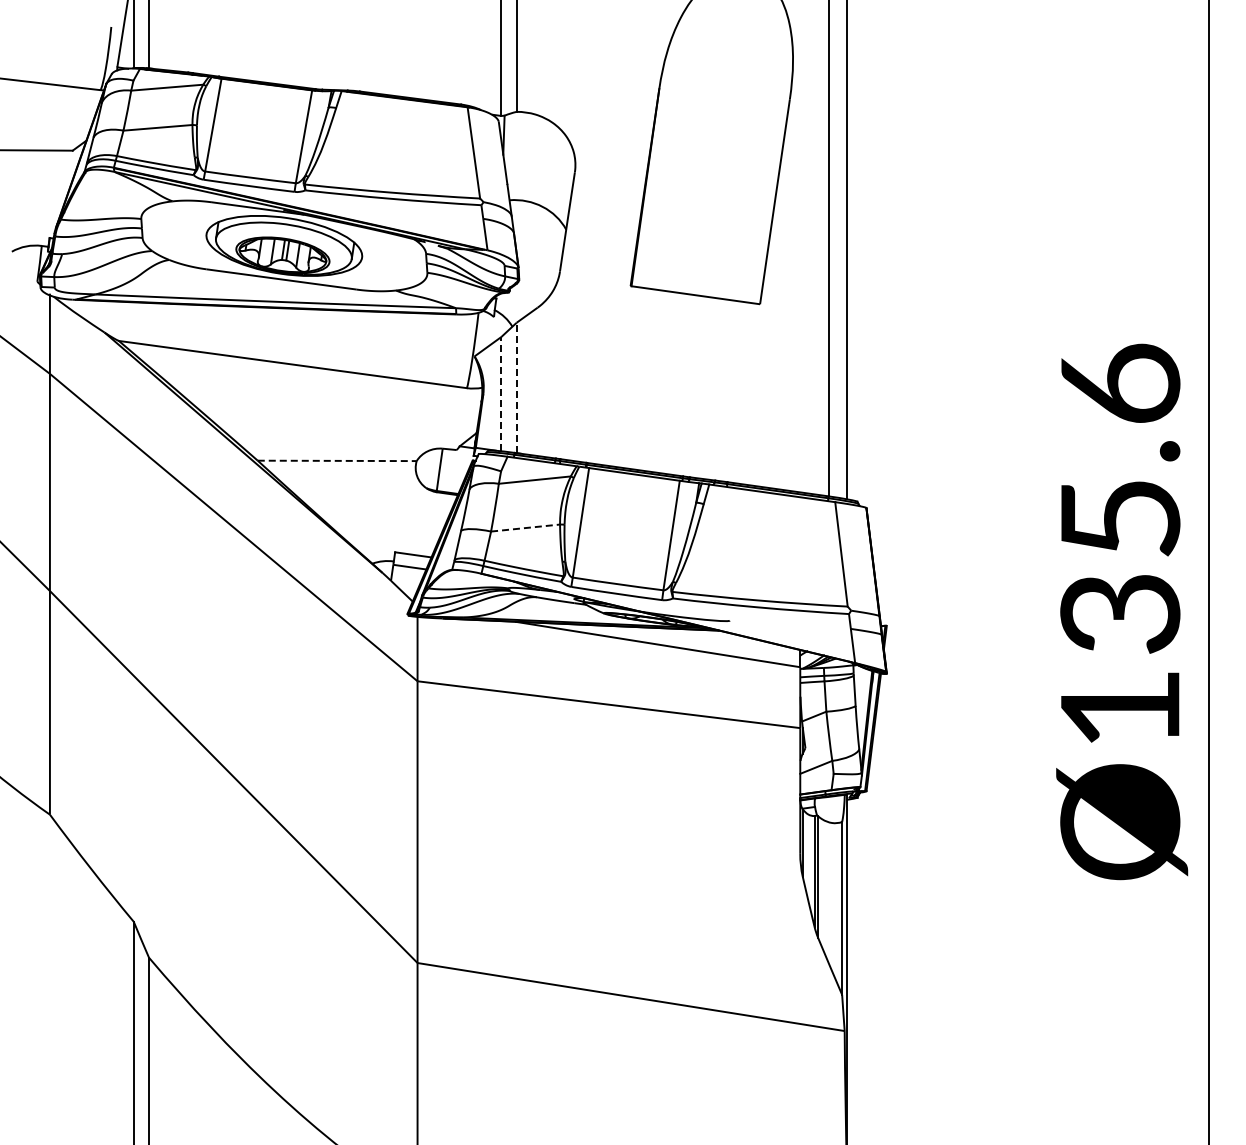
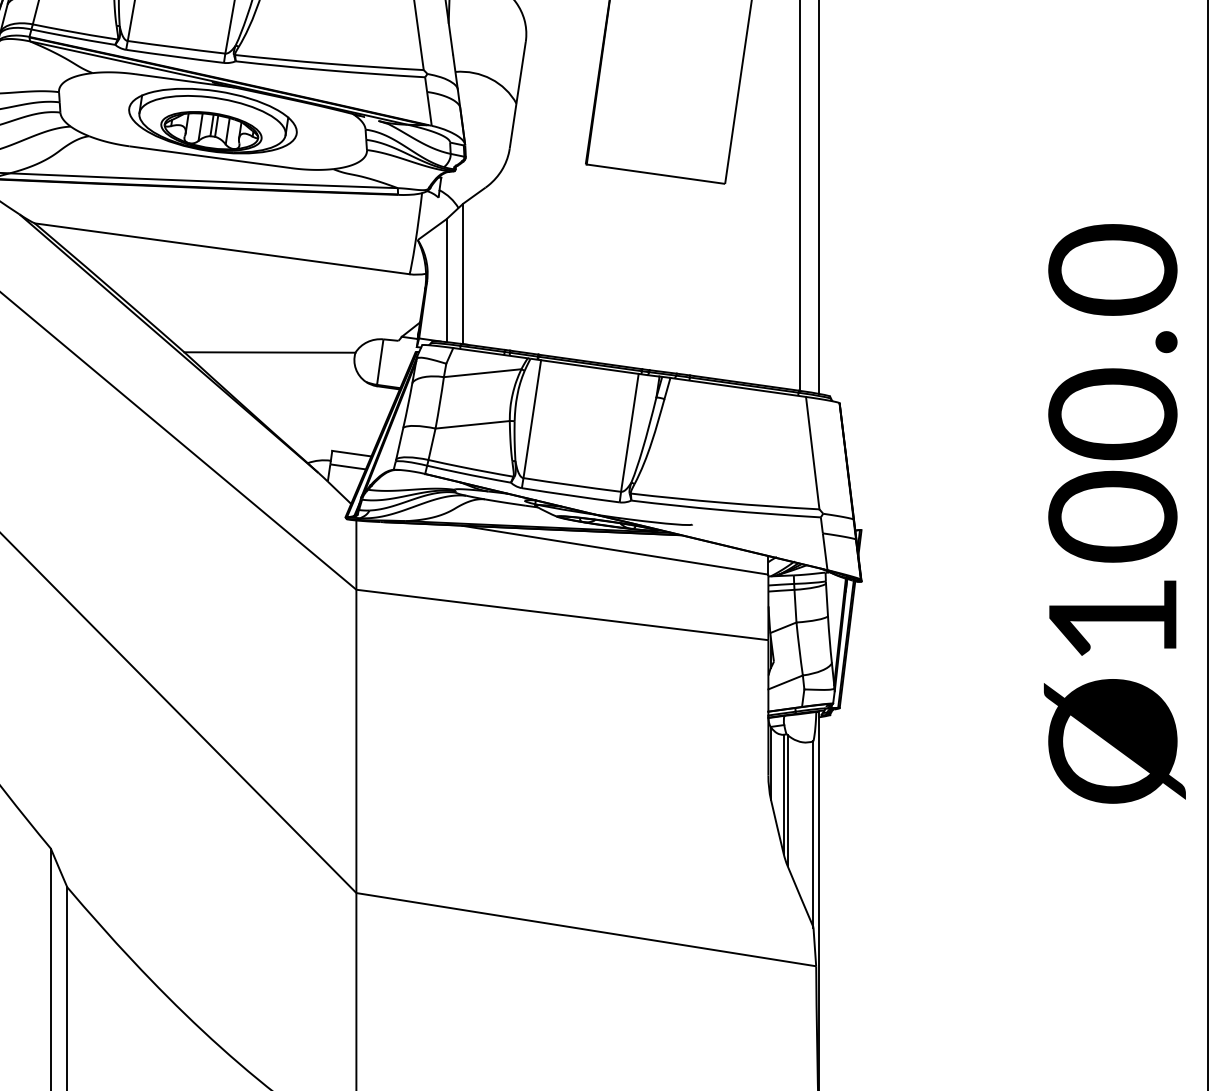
line: (516, 387) -> (462, 273), dashed -> solid
line: (501, 393) -> (446, 279), dashed -> solid
line: (337, 460) -> (270, 352), dashed -> solid
text: (1120, 498) -> (1113, 392), Ø135.6 -> Ø100.0
line: (525, 528) -> (472, 425), dashed -> solid

